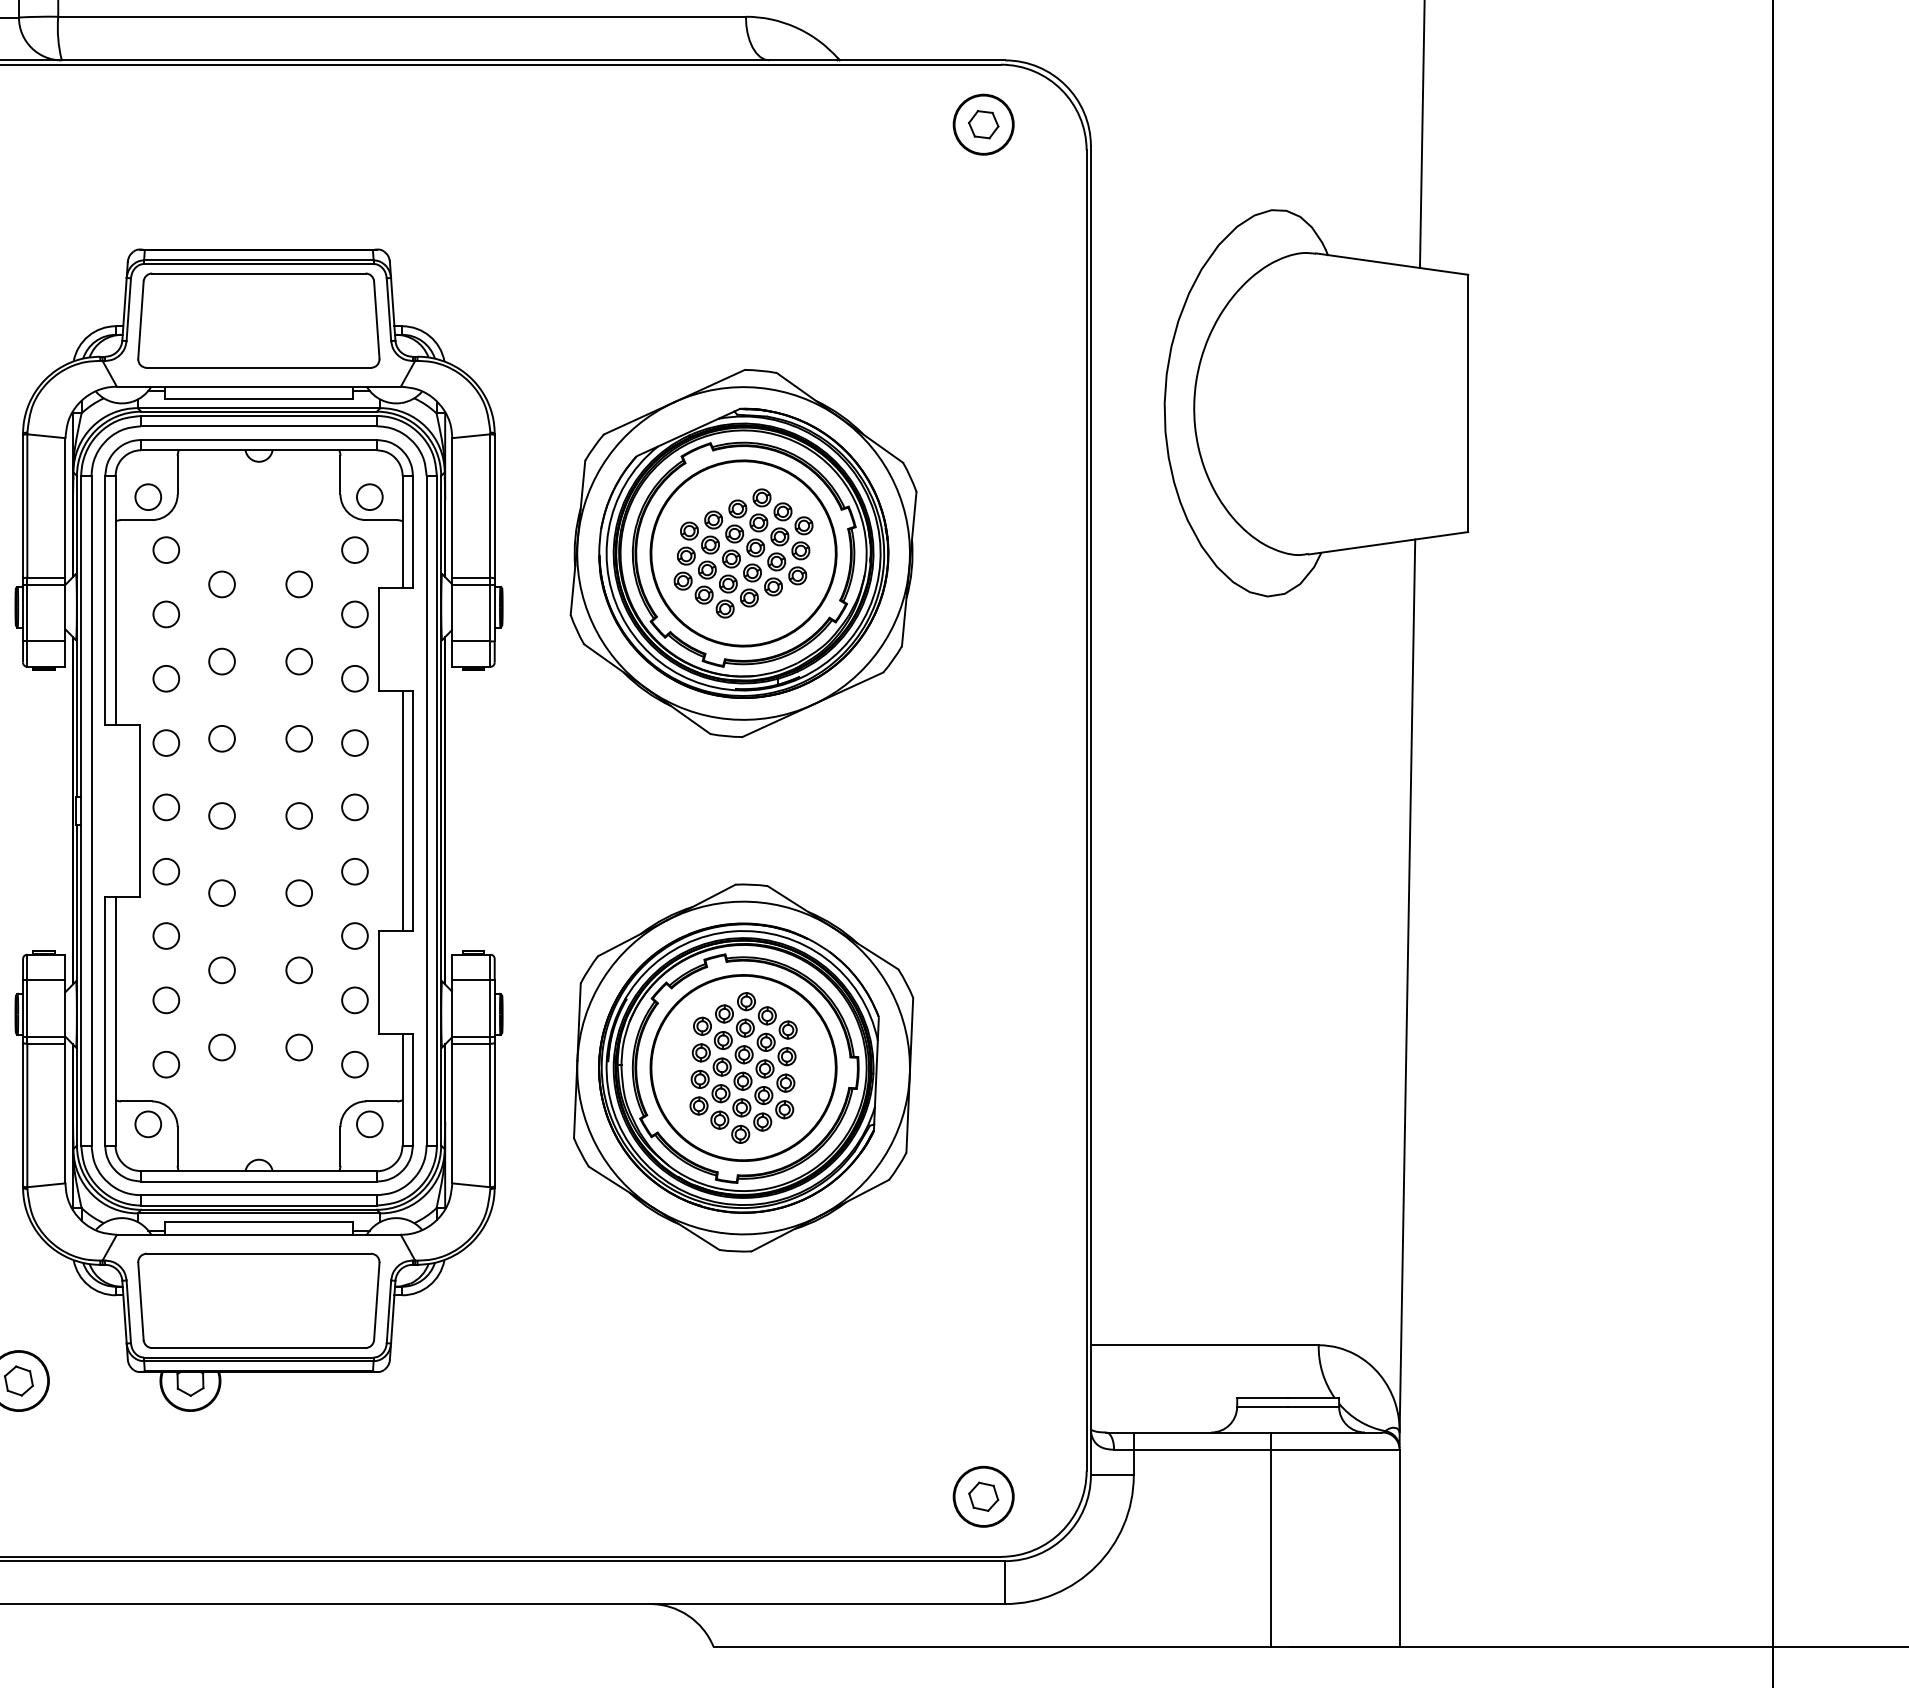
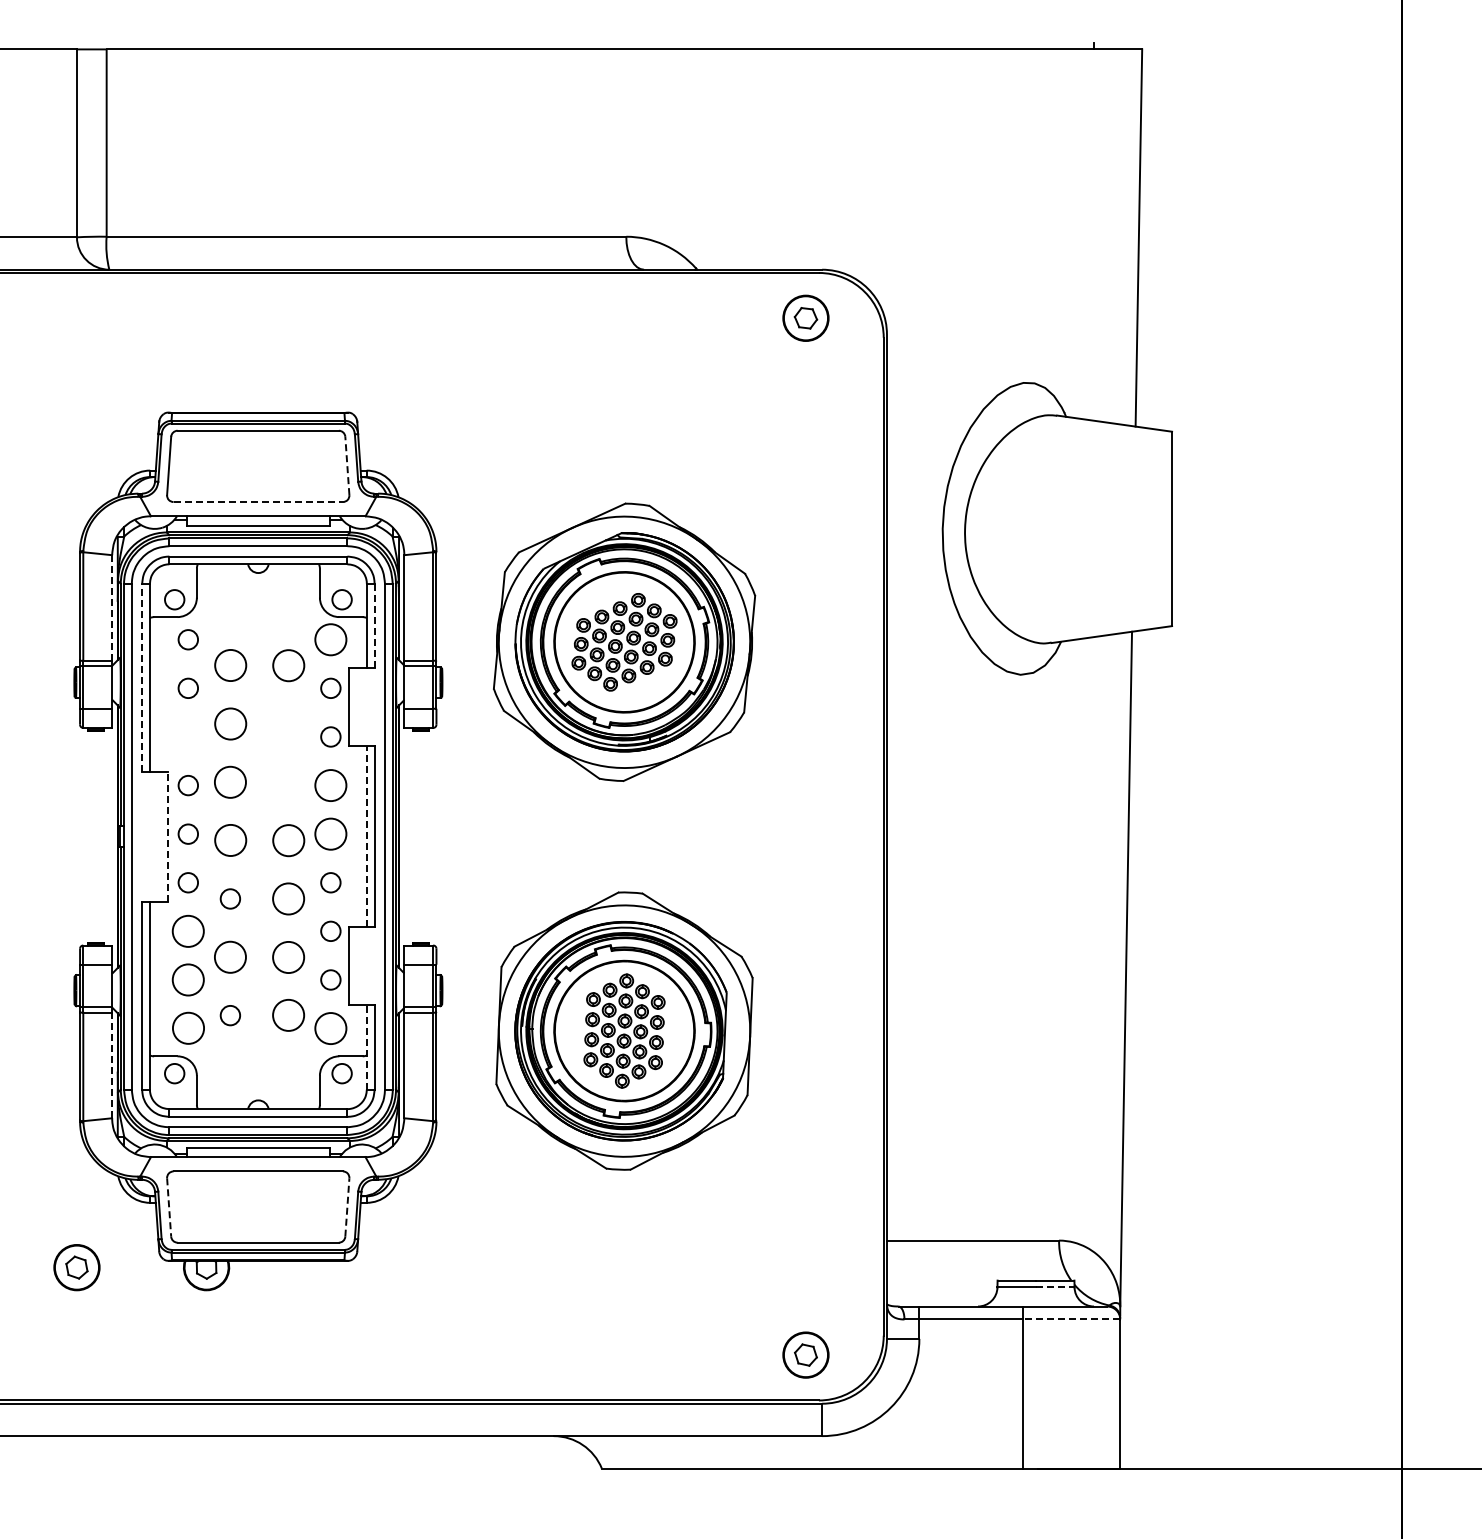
line: (376, 319) -> (347, 465), solid -> dashed
line: (259, 368) -> (258, 502), solid -> dashed
line: (65, 507) -> (112, 607), solid -> dashed
line: (412, 532) -> (374, 626), solid -> dashed
circle: (354, 549) -> (330, 639), size x1.6
circle: (220, 584) -> (229, 665), size x1.6
circle: (298, 584) -> (288, 665), size x1.6
line: (105, 600) -> (142, 677), solid -> dashed
circle: (220, 660) -> (229, 723), size x1.6
circle: (298, 660) -> (288, 723), removed
circle: (165, 678) -> (187, 736), removed
circle: (298, 737) -> (288, 781), removed
circle: (222, 739) -> (230, 782), size x1.6
circle: (354, 742) -> (330, 785), size x1.6
circle: (354, 806) -> (330, 833), size x1.6
line: (140, 810) -> (168, 836), solid -> dashed
line: (402, 810) -> (366, 836), solid -> dashed
circle: (220, 815) -> (229, 840), size x1.6
circle: (298, 815) -> (288, 840), size x1.6
circle: (298, 892) -> (288, 898), size x1.6
circle: (166, 936) -> (188, 931), size x1.6
circle: (298, 969) -> (288, 956), size x1.6
circle: (222, 970) -> (230, 957), size x1.6
circle: (166, 999) -> (188, 979), size x1.6
circle: (298, 1047) -> (288, 1015), size x1.6
circle: (165, 1064) -> (187, 1028), size x1.6
circle: (354, 1064) -> (330, 1028), size x1.6
line: (402, 1088) -> (366, 1046), solid -> dashed
line: (65, 1113) -> (112, 1065), solid -> dashed
line: (376, 1301) -> (347, 1207), solid -> dashed
line: (141, 1302) -> (169, 1208), solid -> dashed
line: (1313, 1407) -> (1055, 1287), solid -> dashed
line: (1335, 1449) -> (1071, 1319), solid -> dashed

